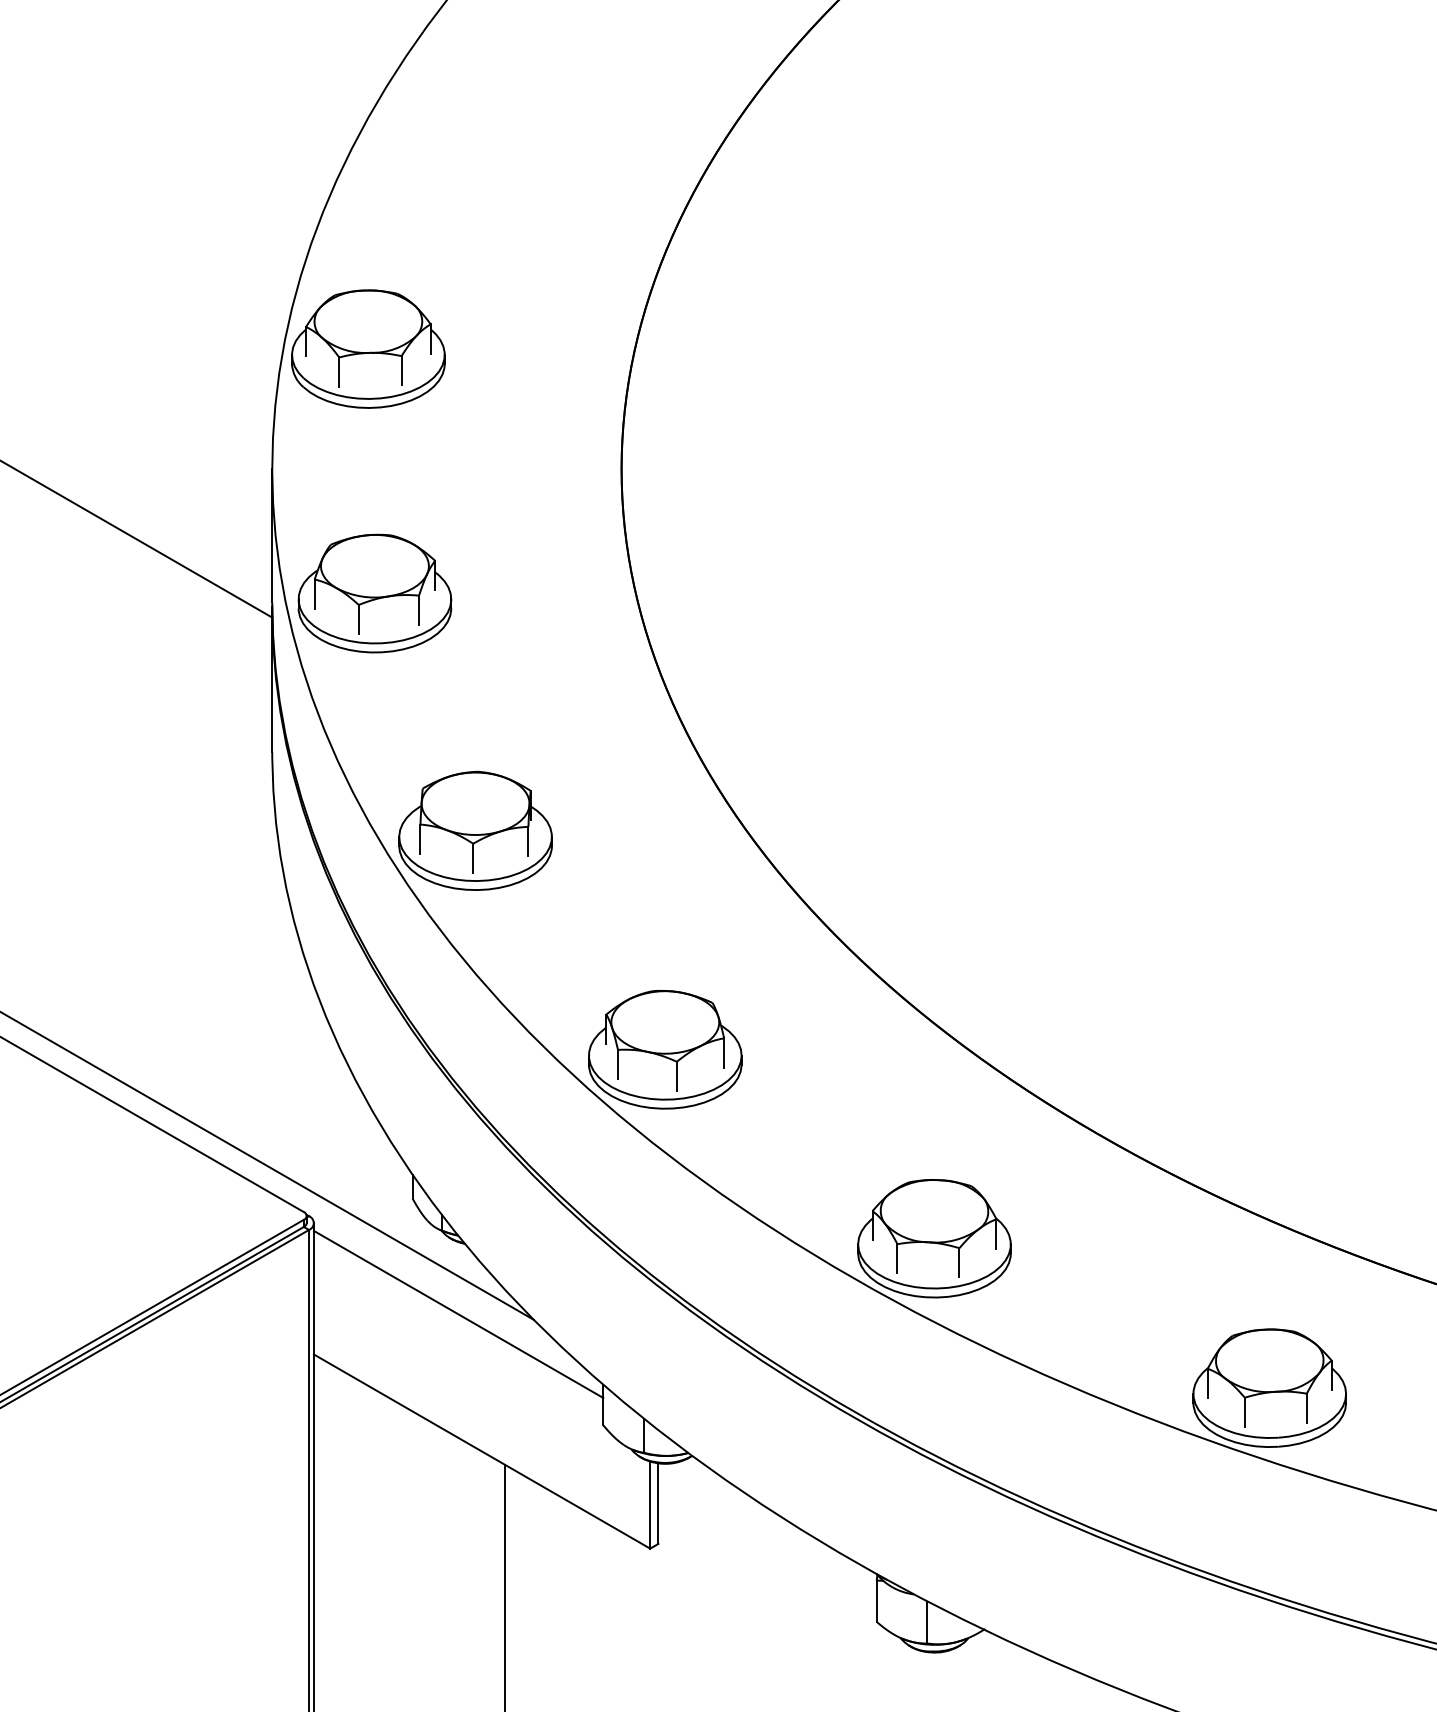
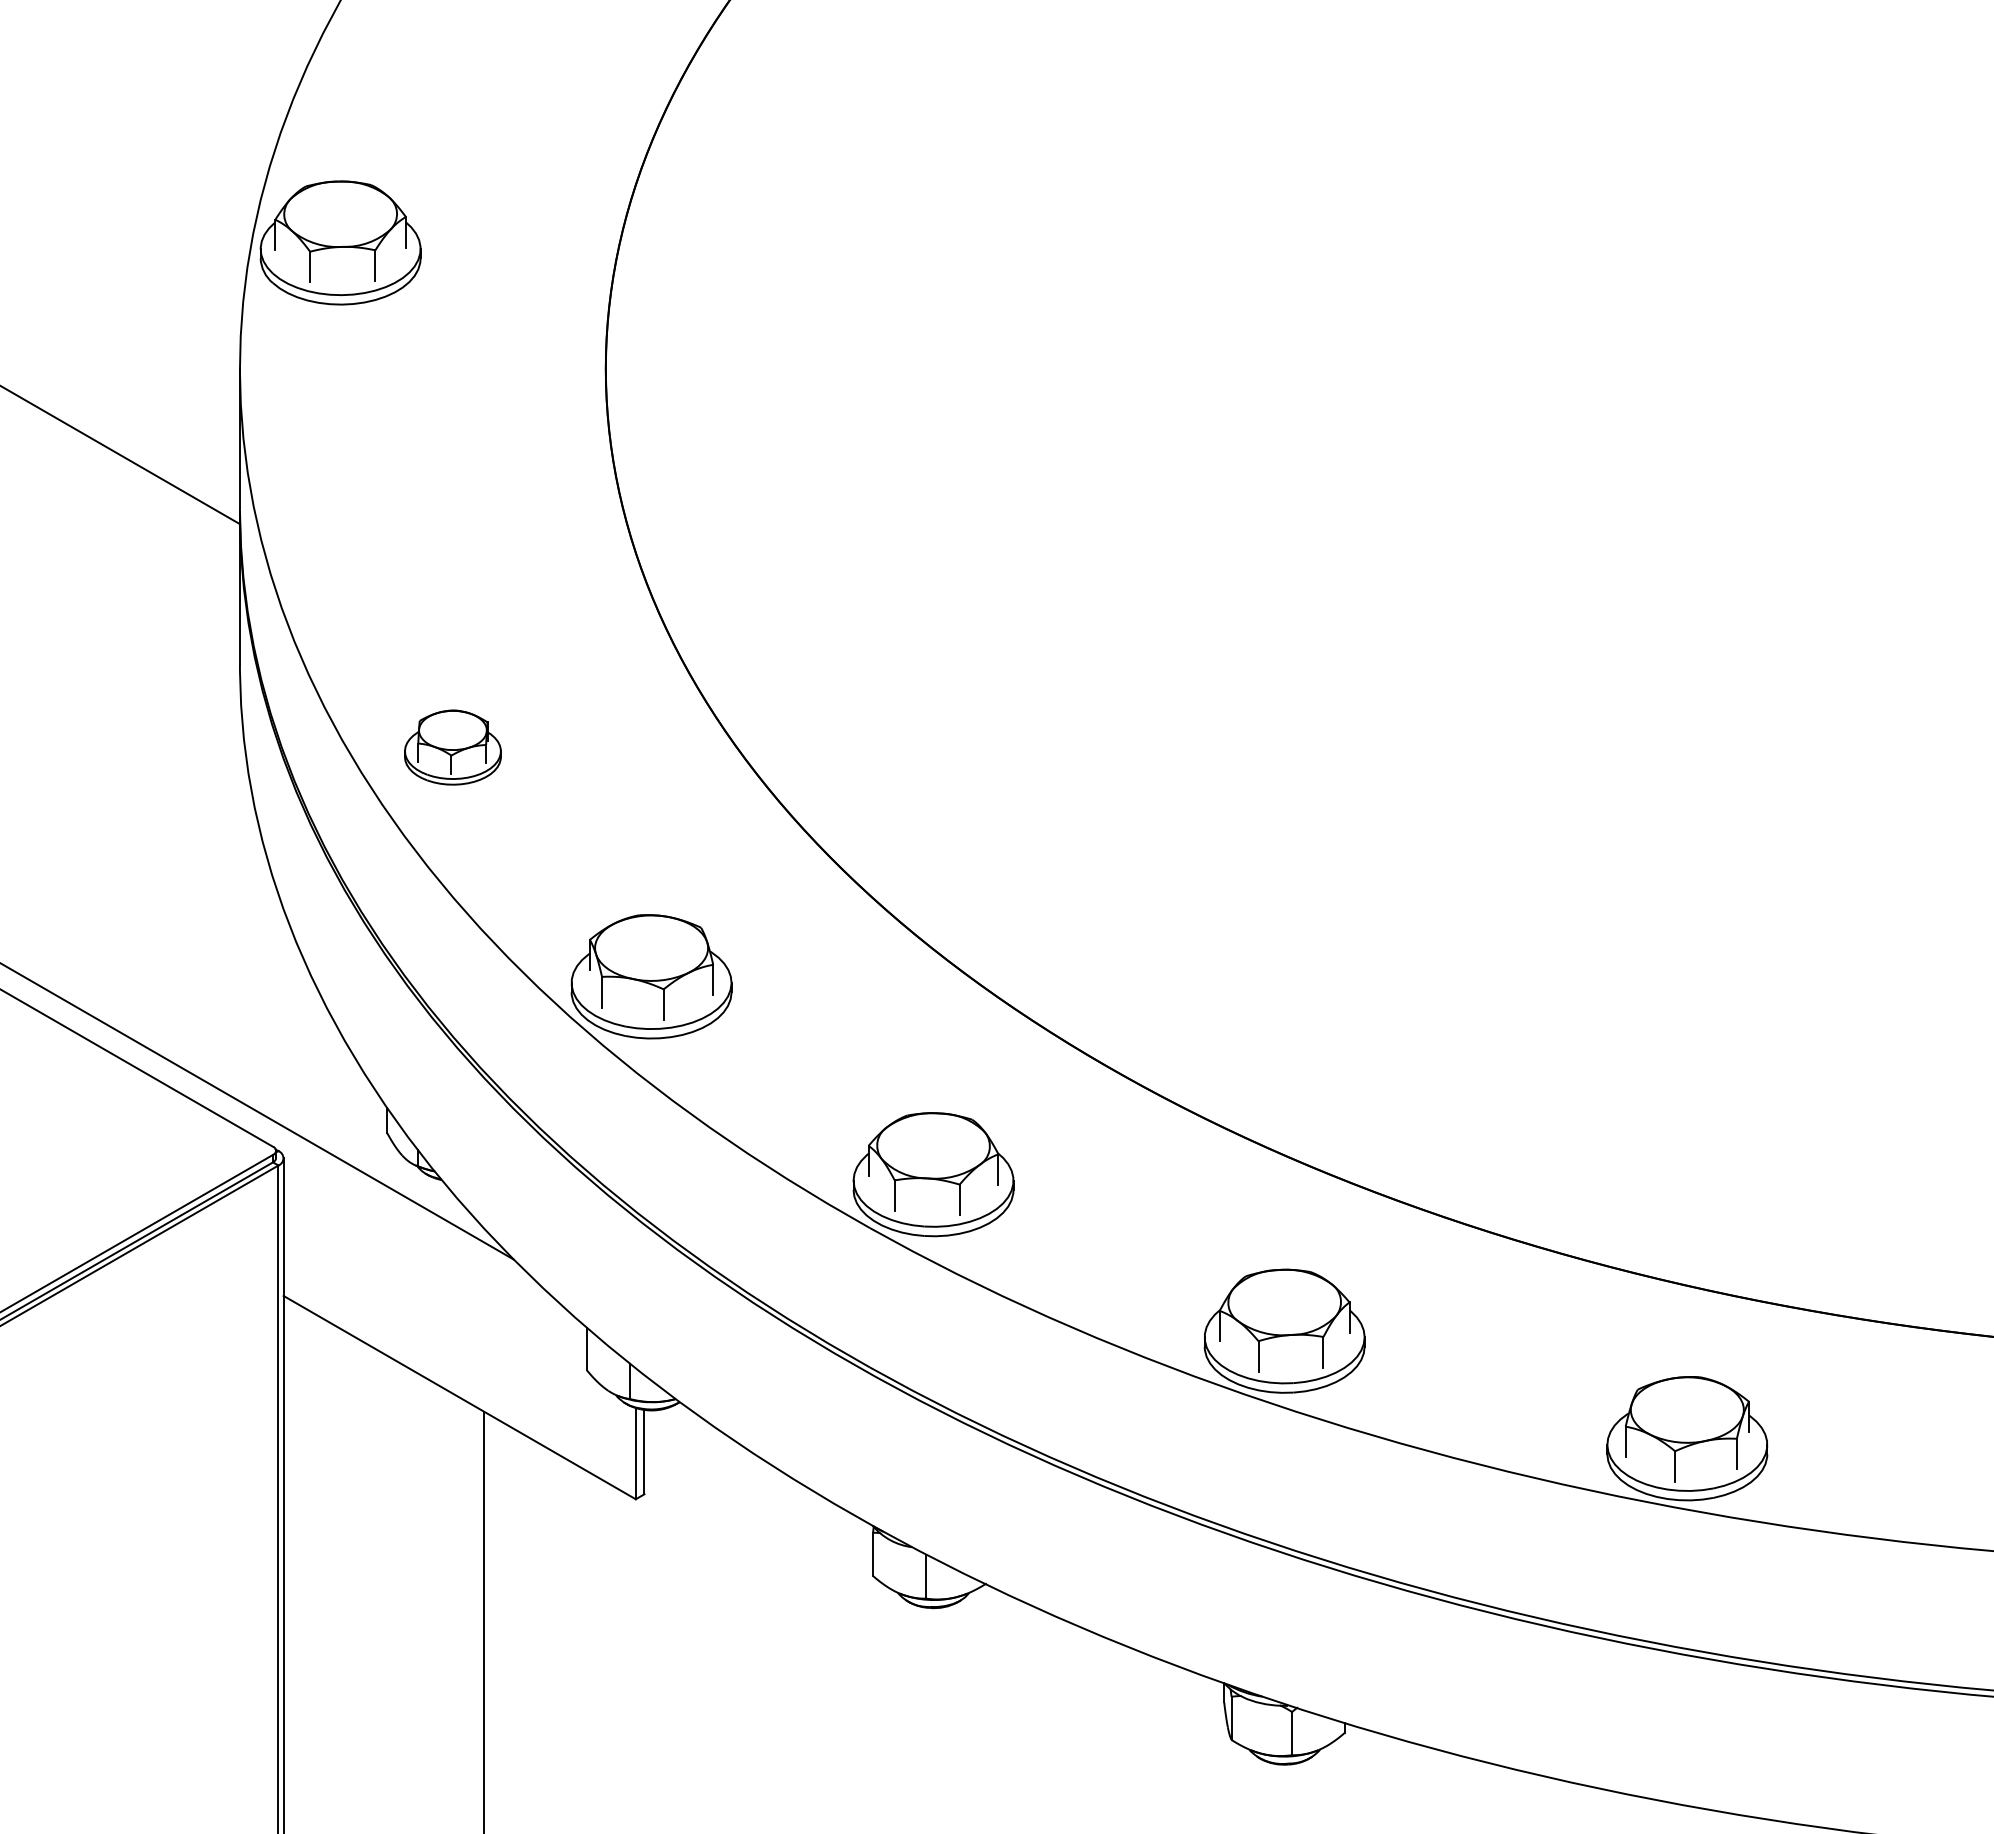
part: (374, 593) -> (347, 498), removed
part: (475, 830) -> (452, 747), size x0.6
line: (458, 1313) -> (434, 1253), removed

